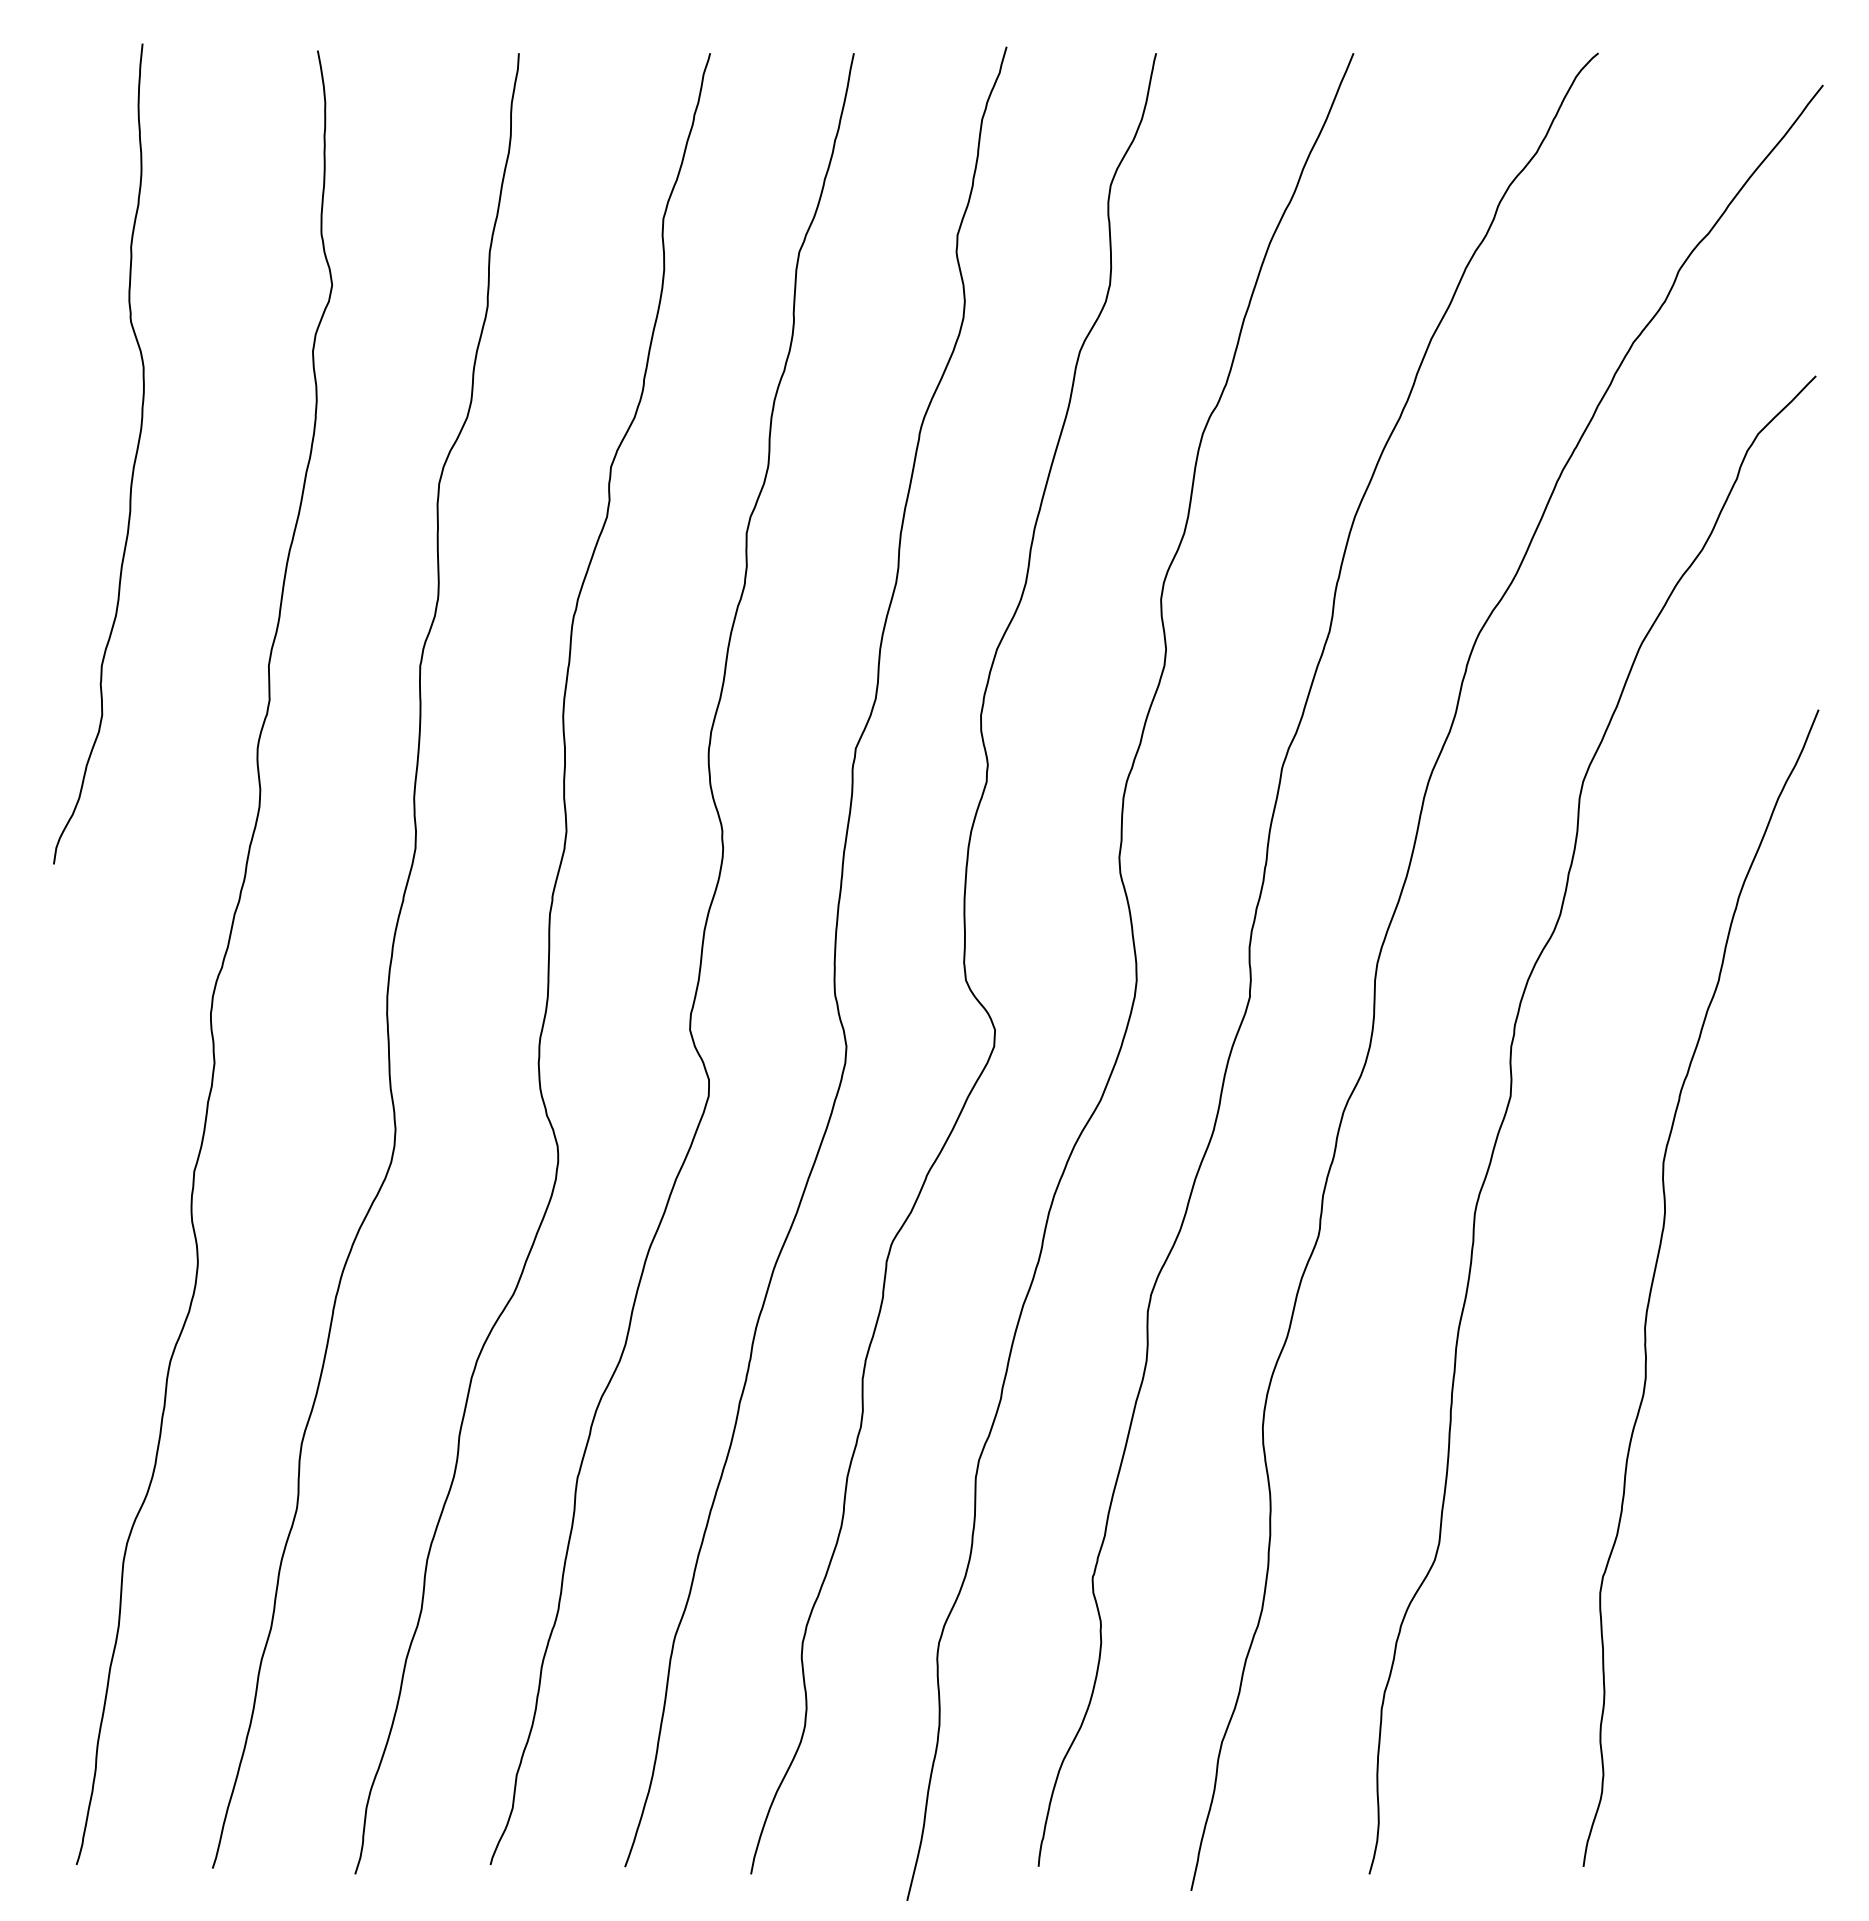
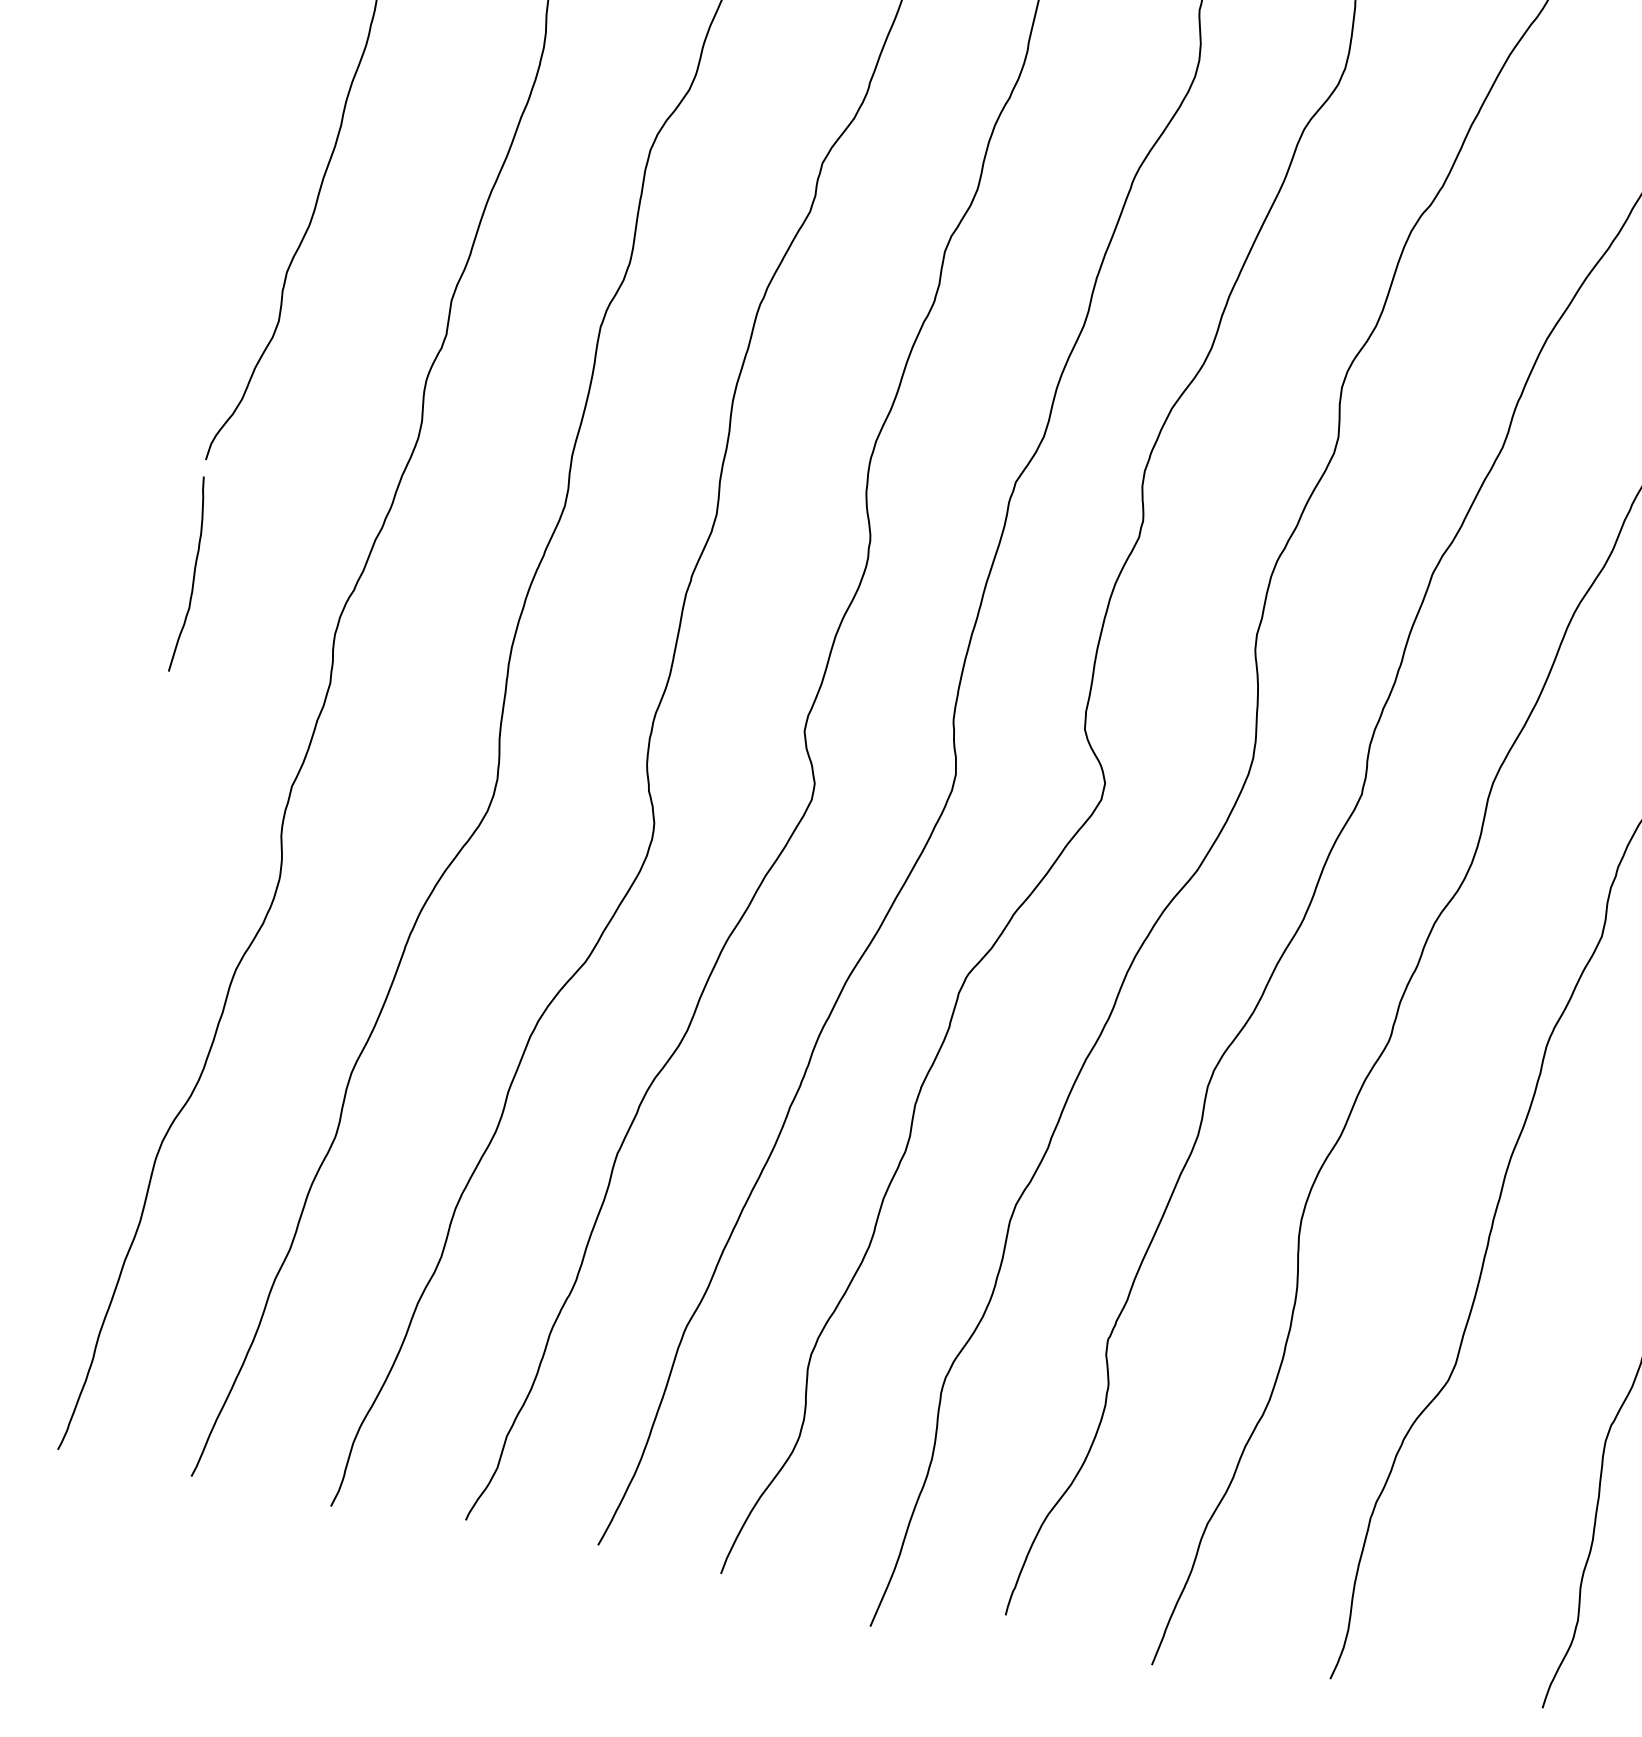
curve: (61, 980) -> (193, 575), added

